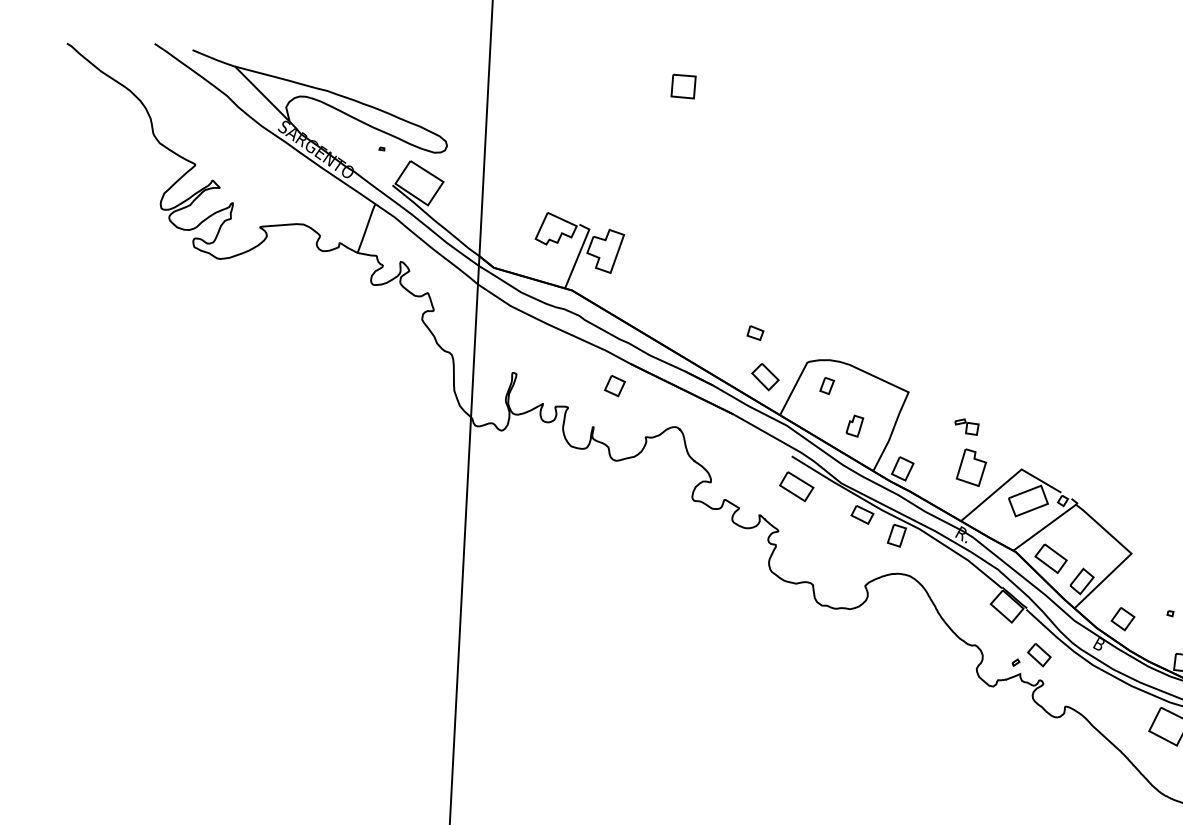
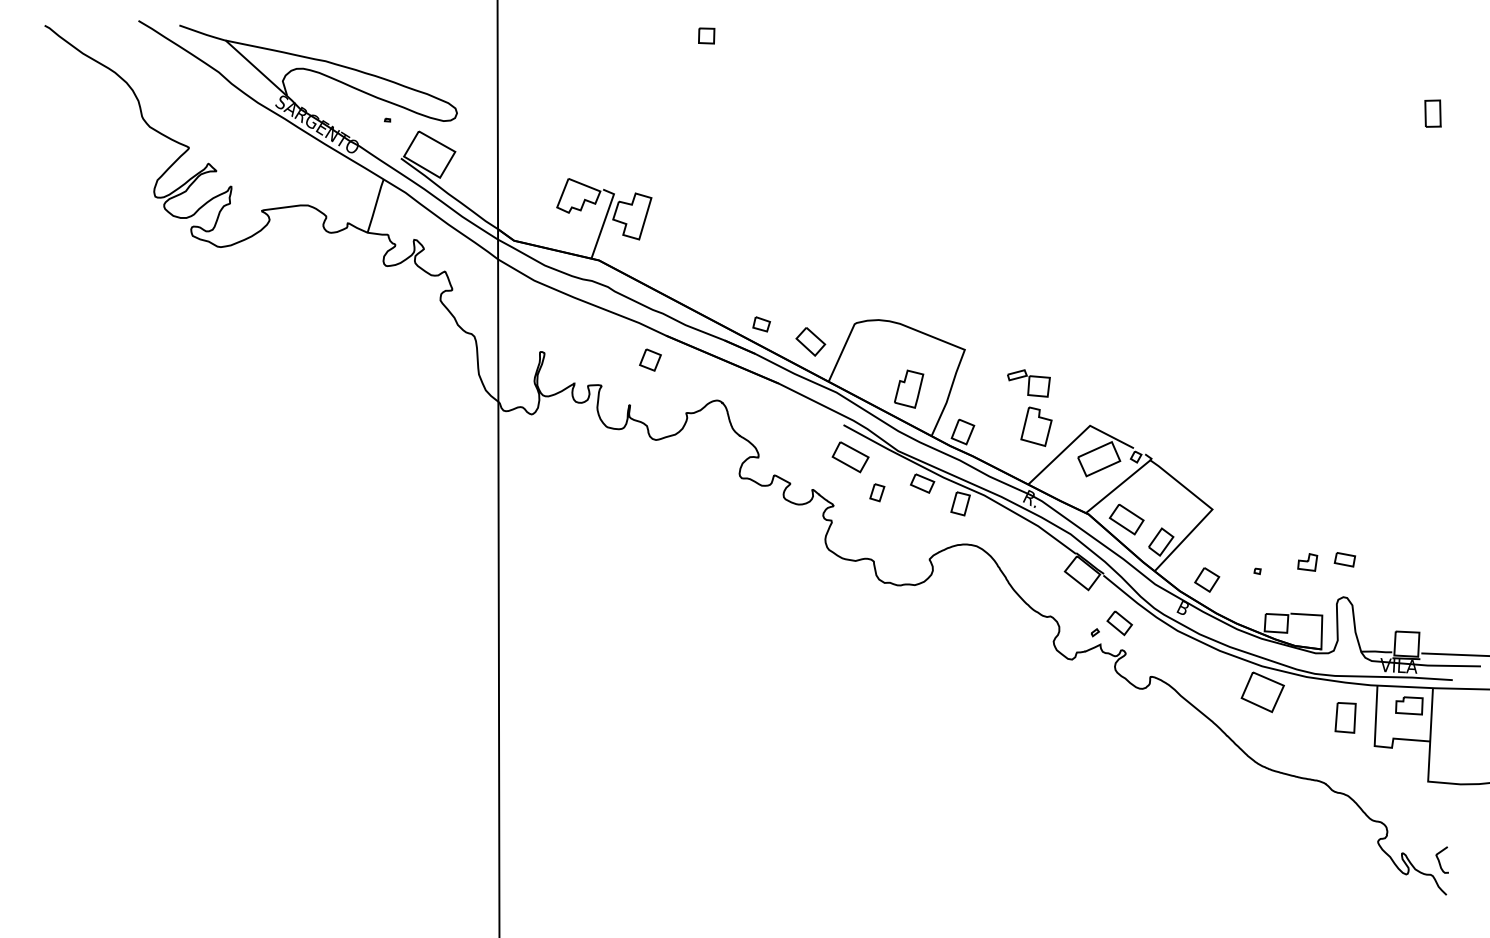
part: (683, 86) -> (706, 35), size x0.62
part: (755, 333) -> (761, 324), moved
part: (827, 385) -> (877, 492), moved
part: (855, 425) -> (909, 388), size x1.67
part: (966, 426) -> (1028, 383), size x1.67

